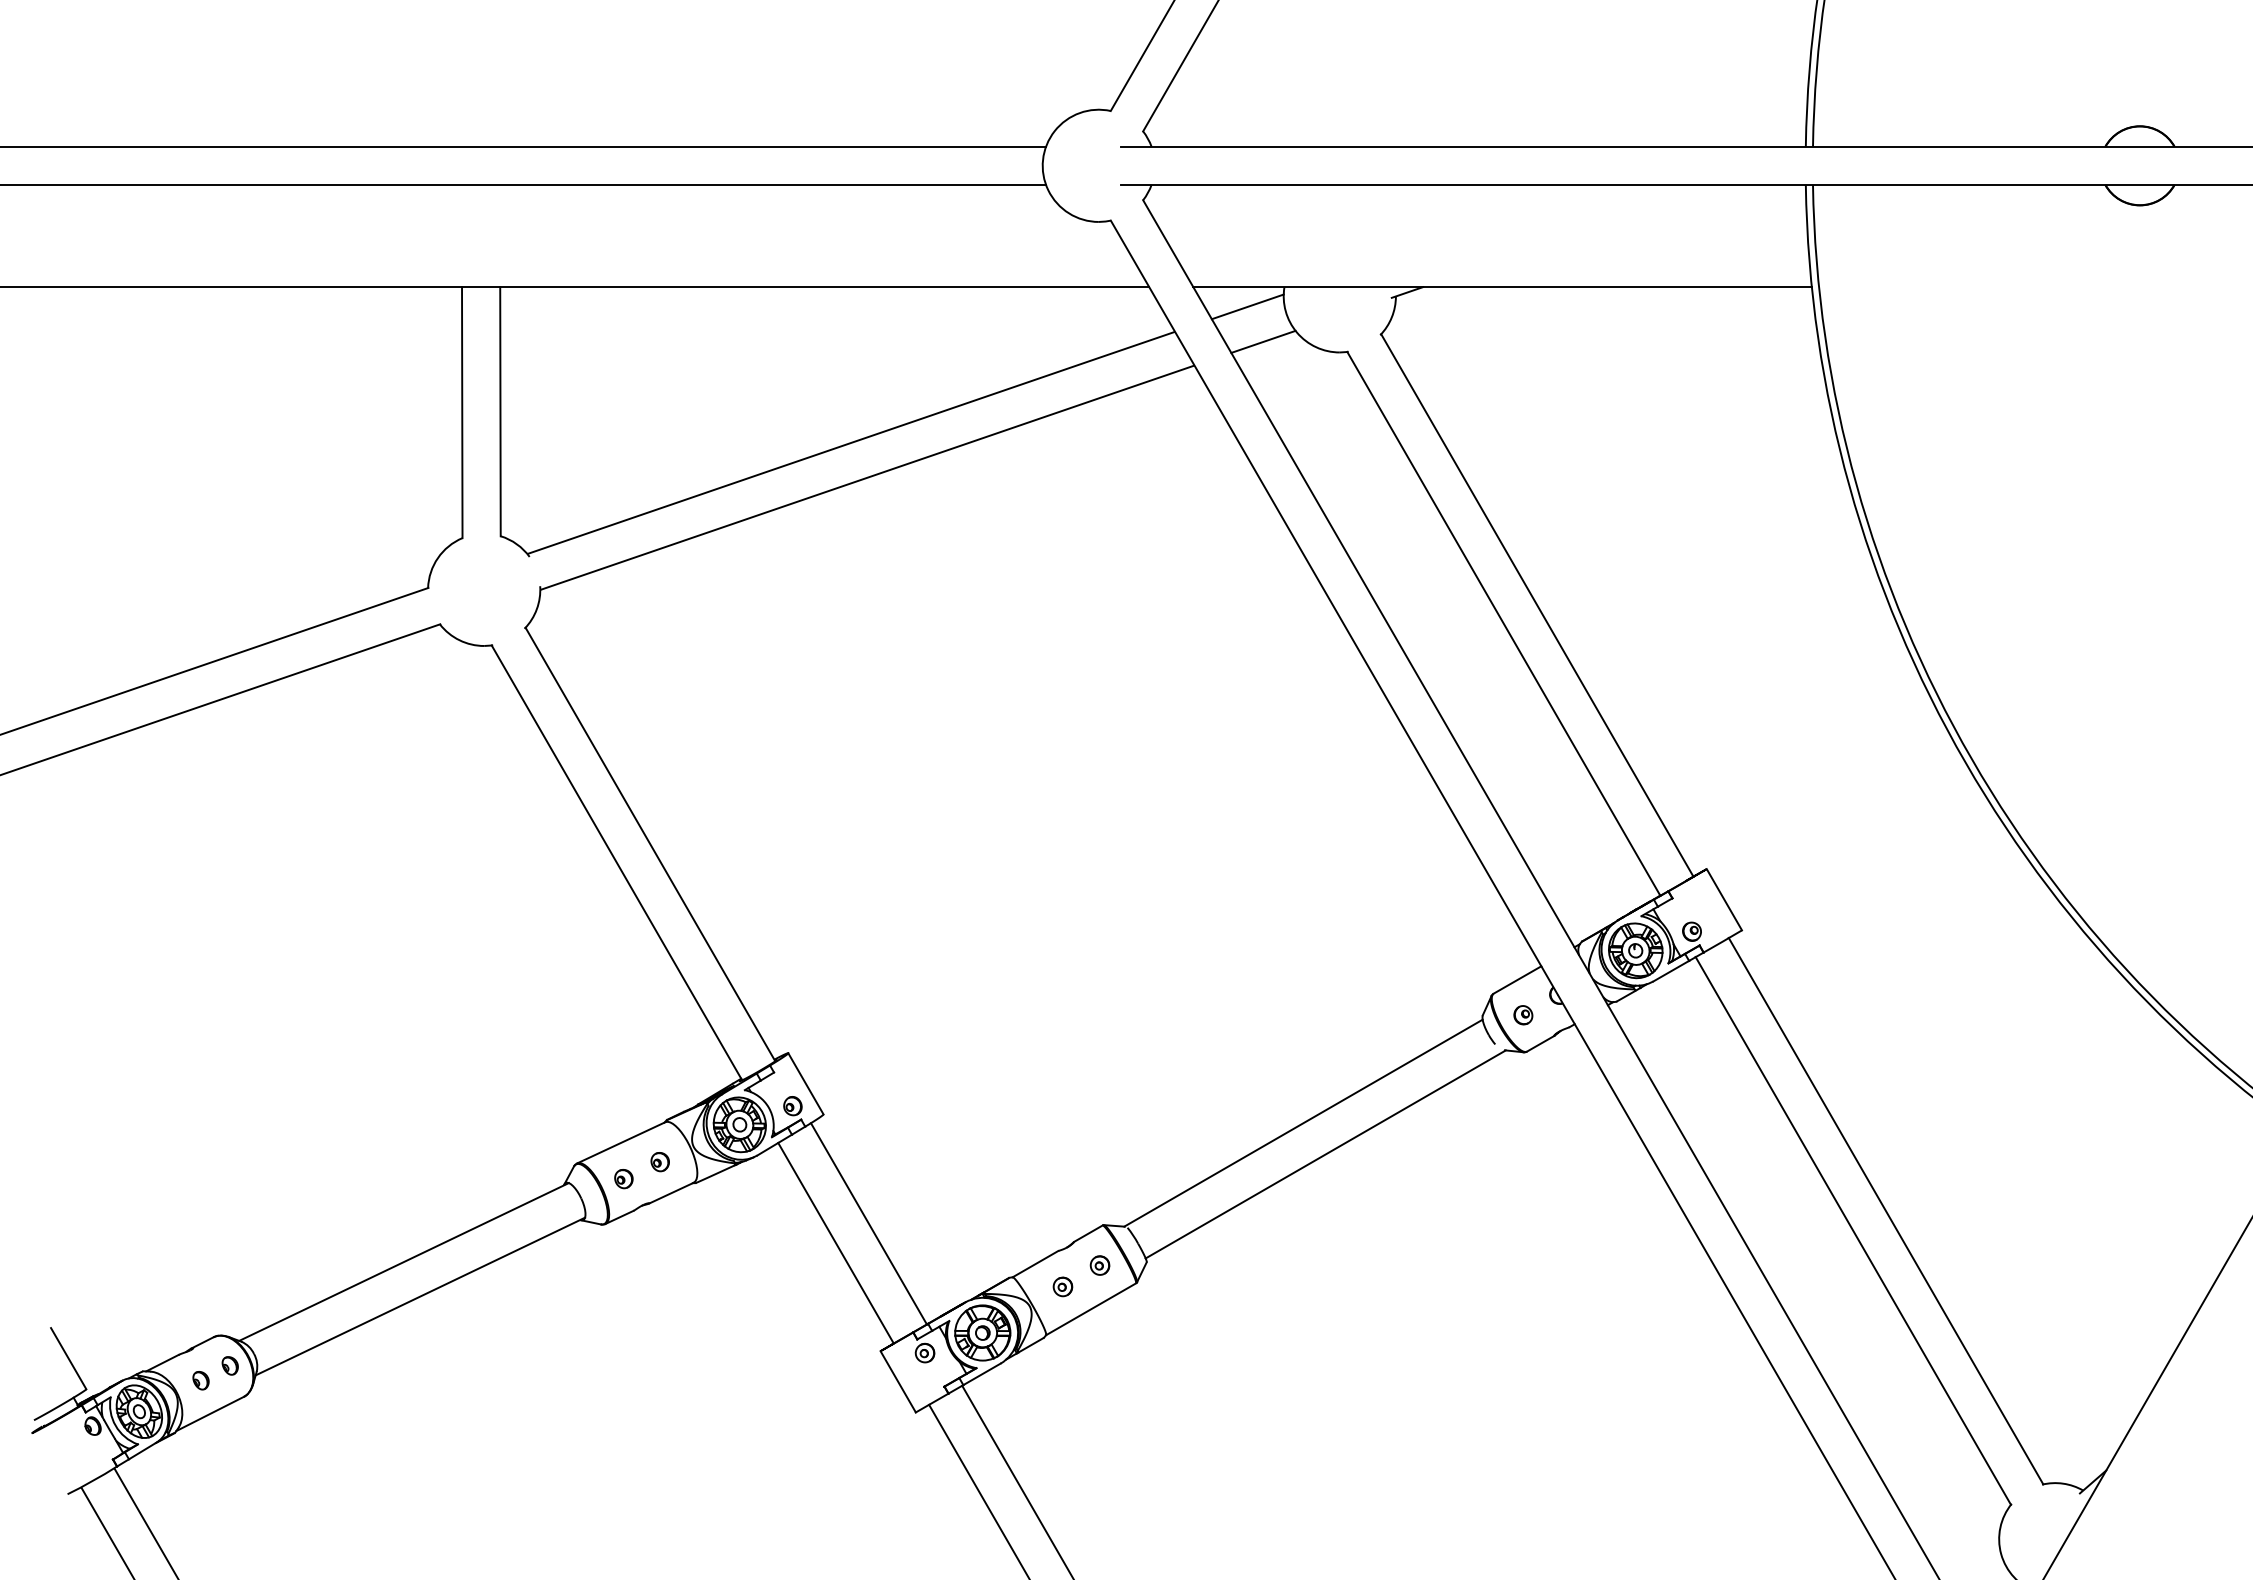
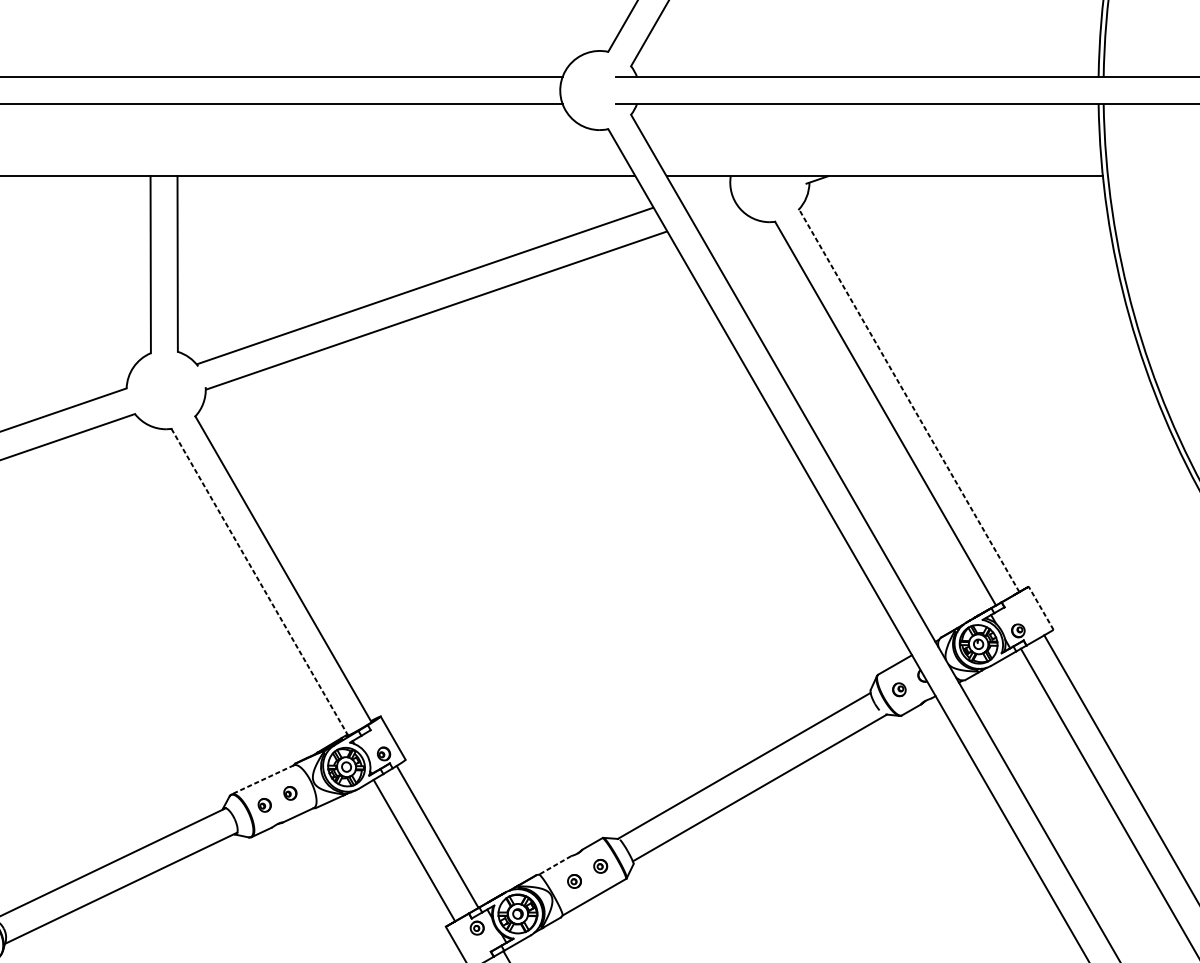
line: (1247, 306) -> (704, 189), removed
line: (1263, 341) -> (716, 214), removed
line: (1537, 605) -> (909, 400), solid -> dashed
line: (616, 862) -> (259, 582), solid -> dashed
line: (1724, 899) -> (1041, 608), solid -> dashed
line: (621, 1142) -> (263, 779), solid -> dashed
line: (1035, 1264) -> (555, 865), solid -> dashed

